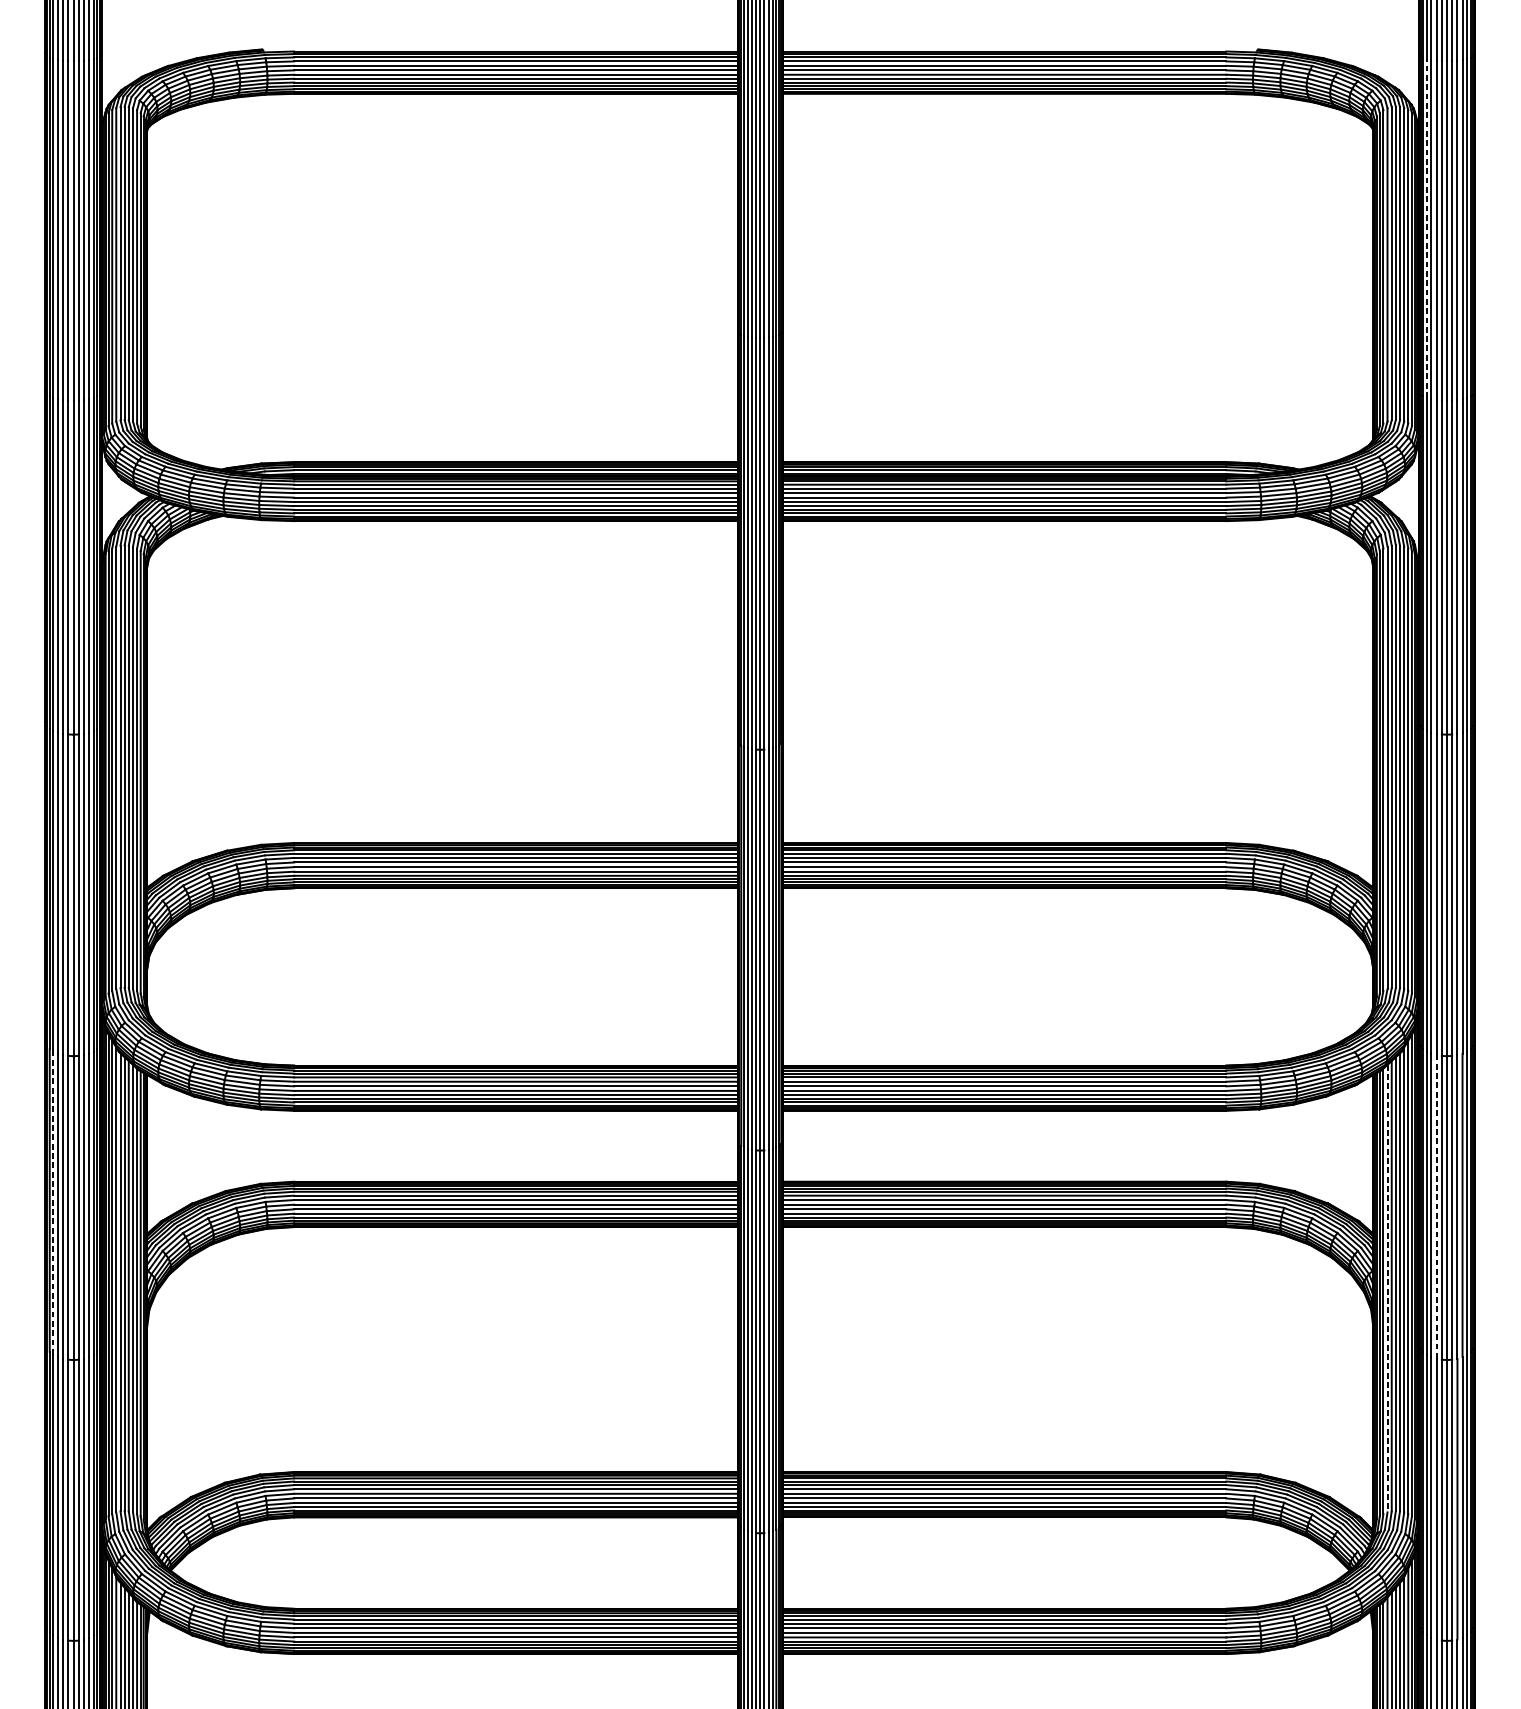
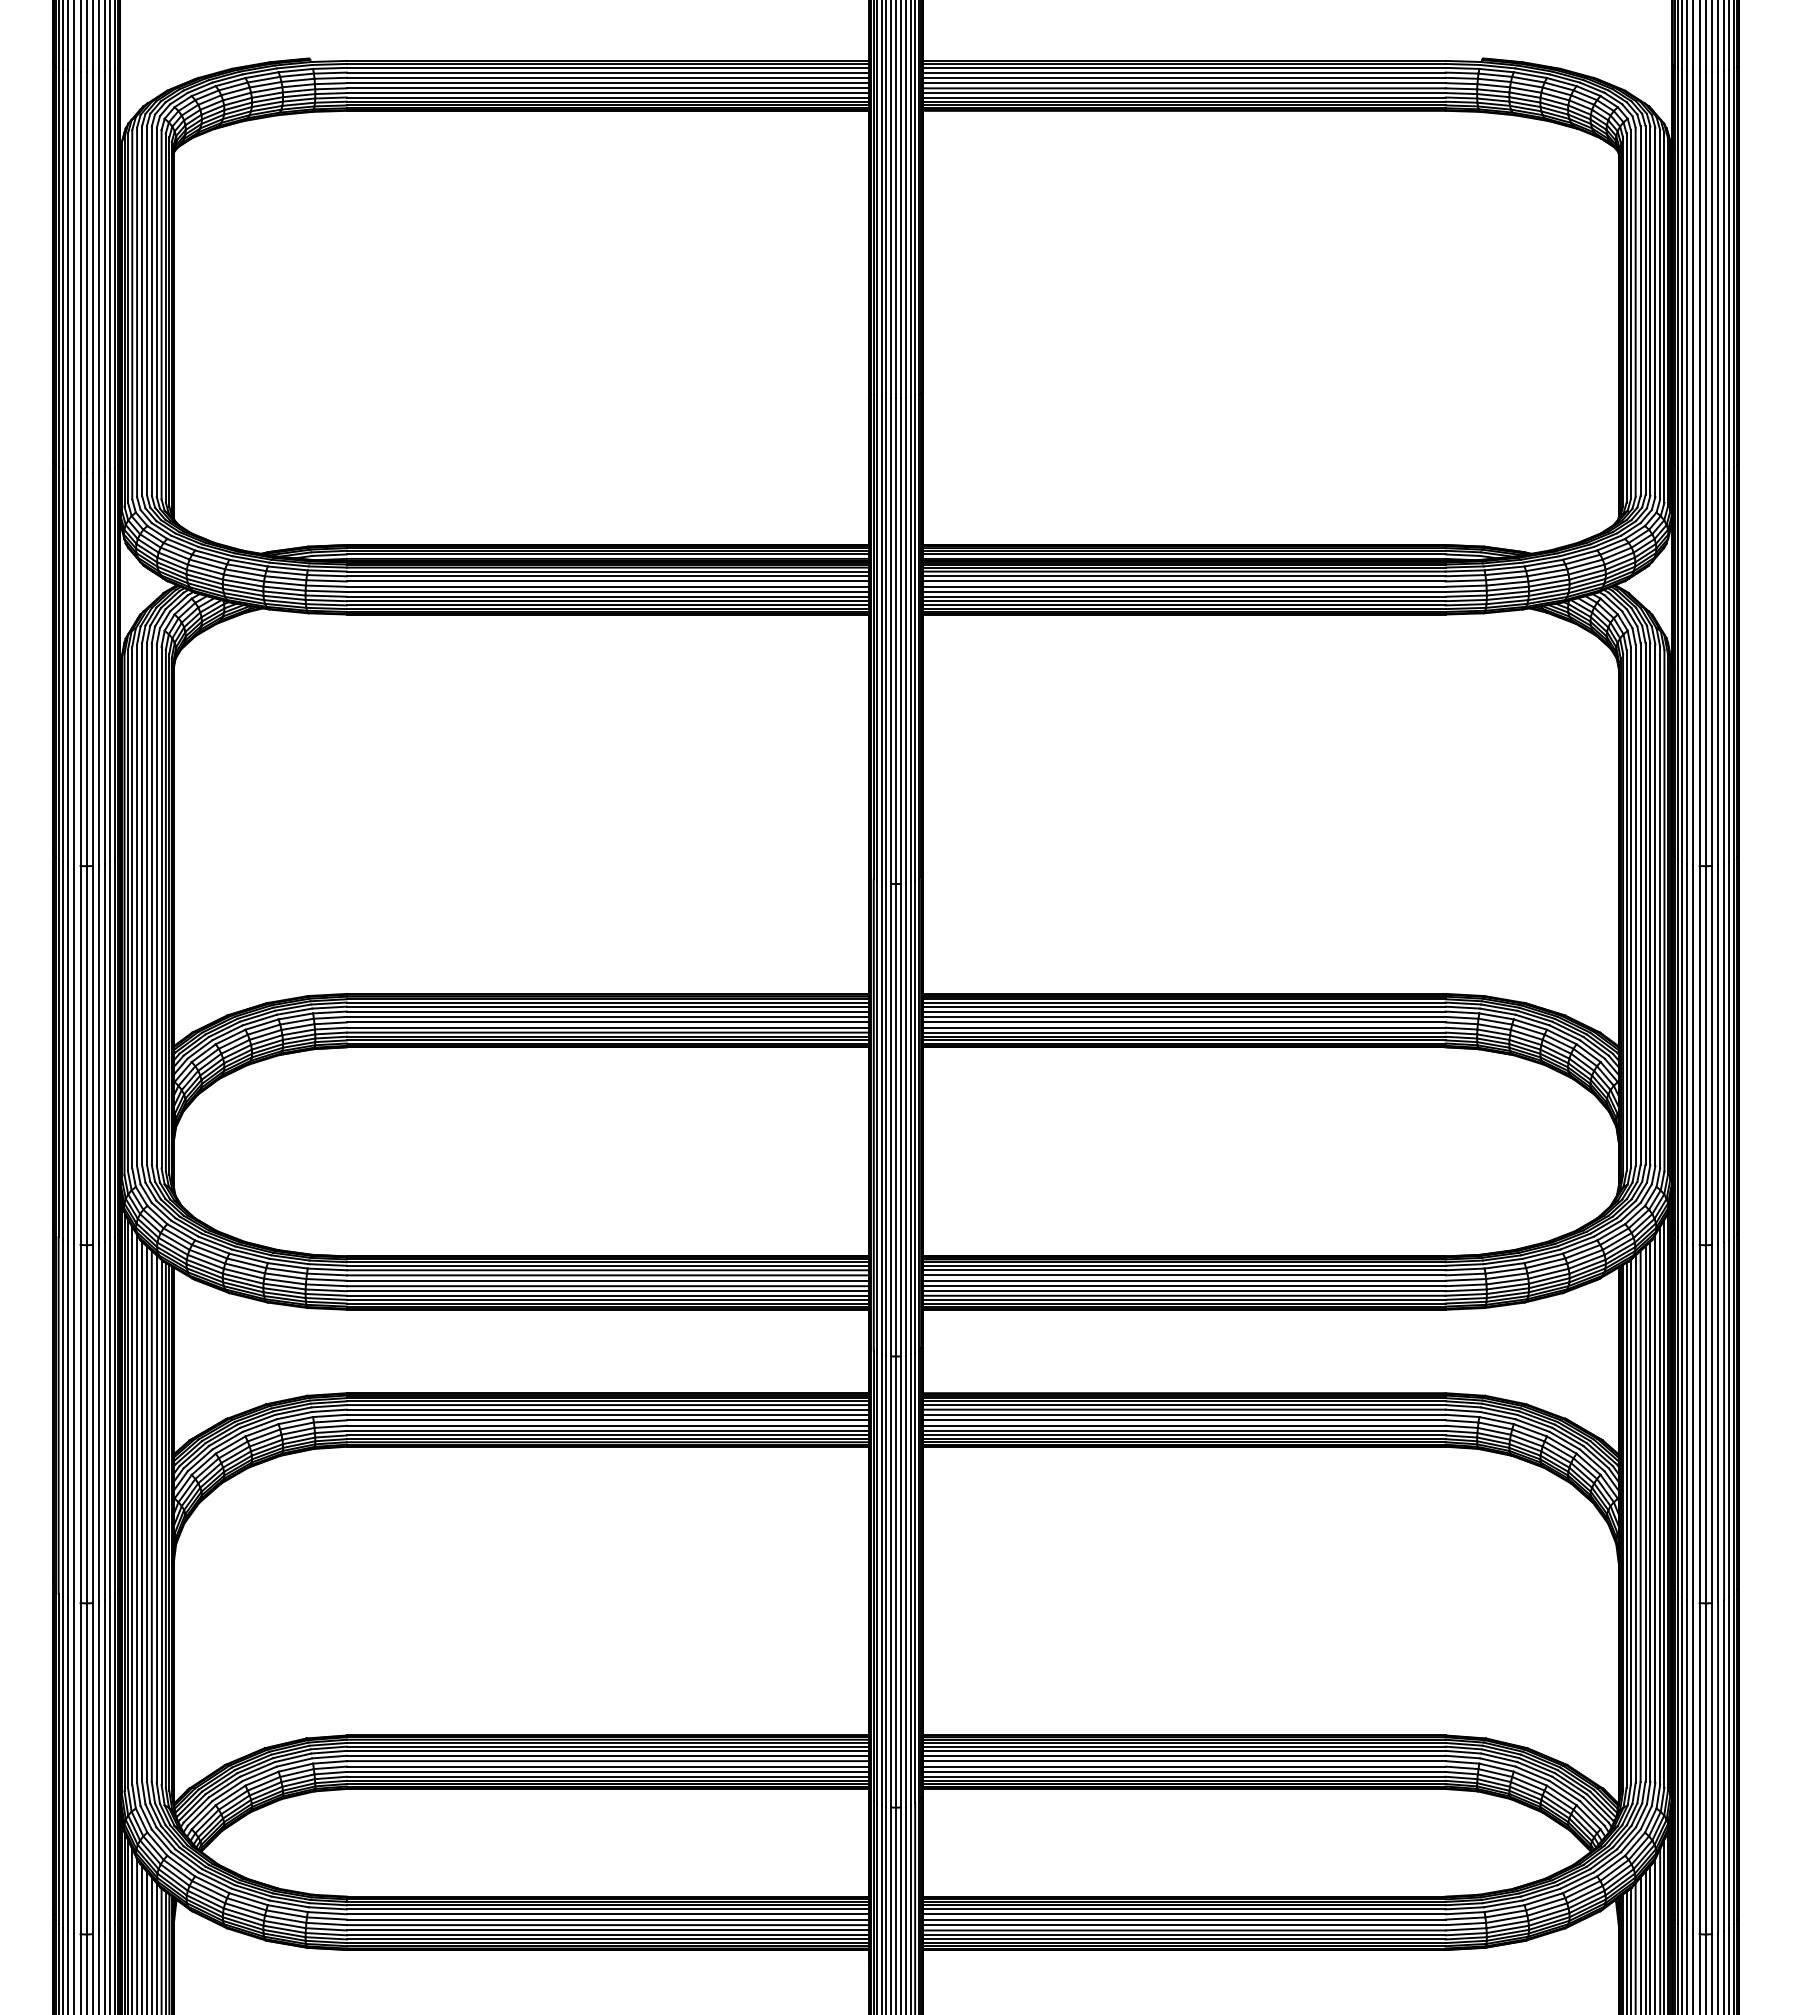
line: (1427, 228) -> (1682, 269), dashed -> solid
line: (53, 1203) -> (63, 1418), dashed -> solid
line: (1436, 1206) -> (1693, 1422), dashed -> solid
line: (1387, 1288) -> (1635, 1519), dashed -> solid

